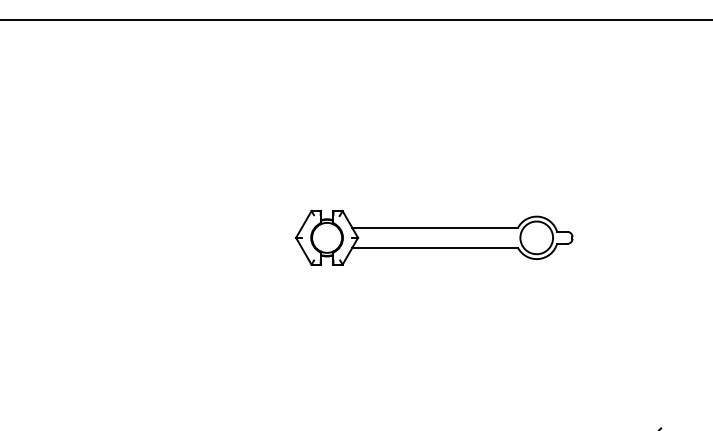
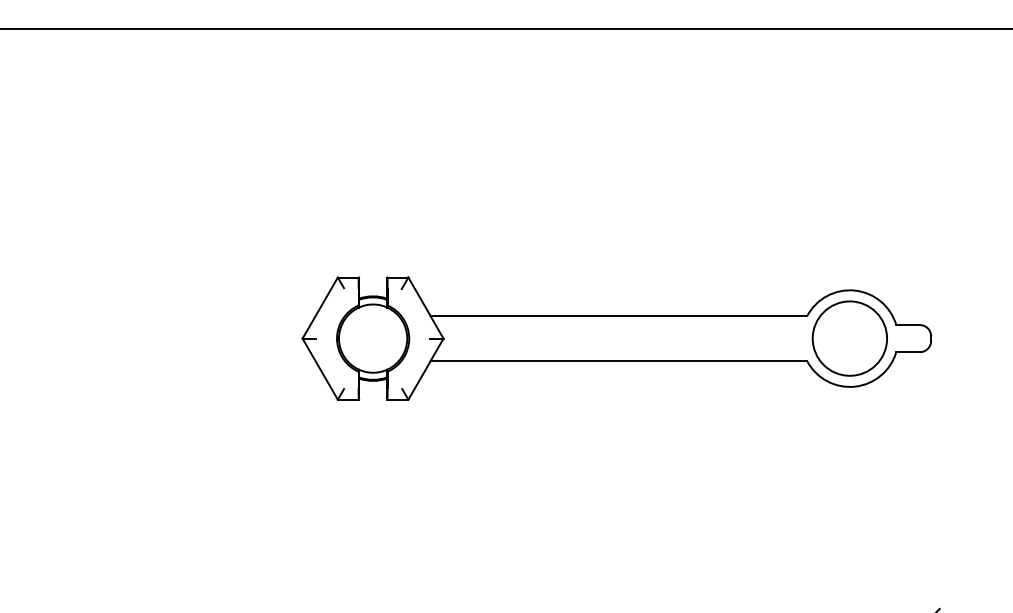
part: (434, 237) -> (617, 337), size x1.6

